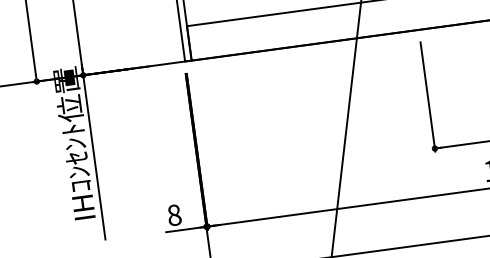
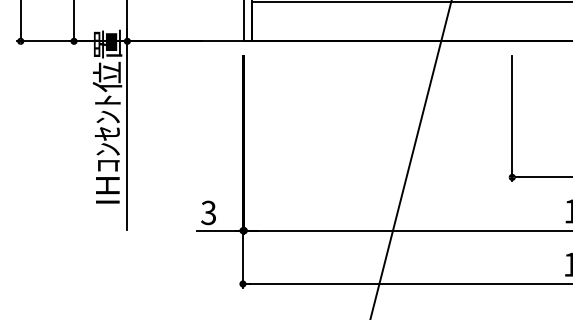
text: (174, 214) -> (208, 212), 8 -> 3

